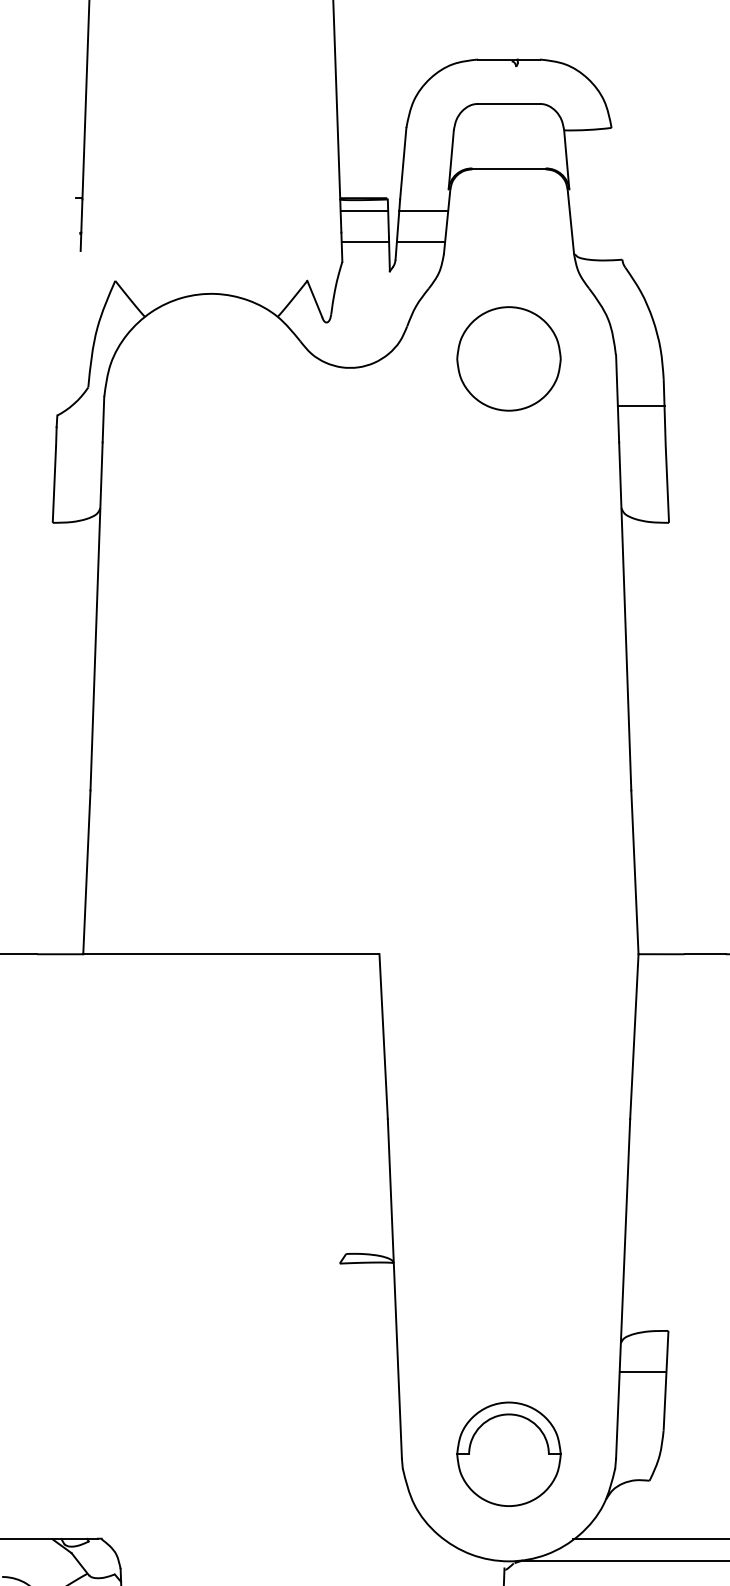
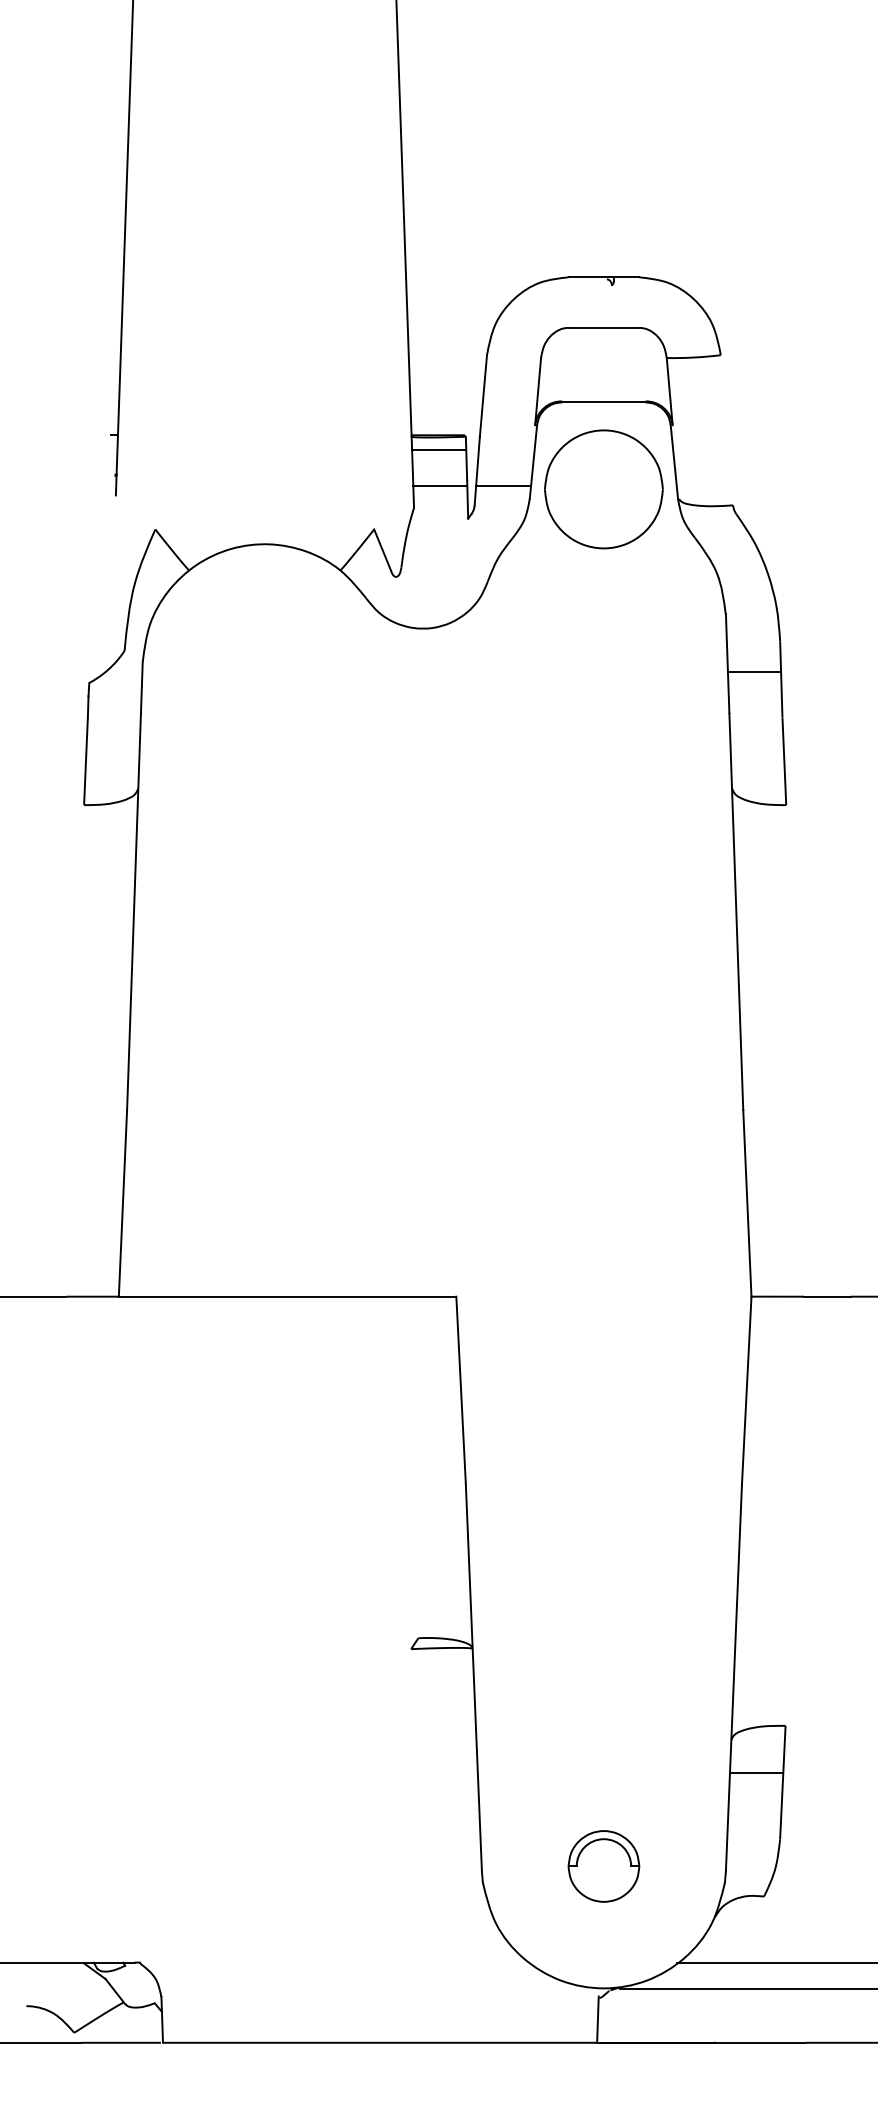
line: (422, 211) -> (505, 450), removed
part: (508, 359) -> (603, 489), moved
part: (508, 1454) -> (603, 1866), size x0.6

